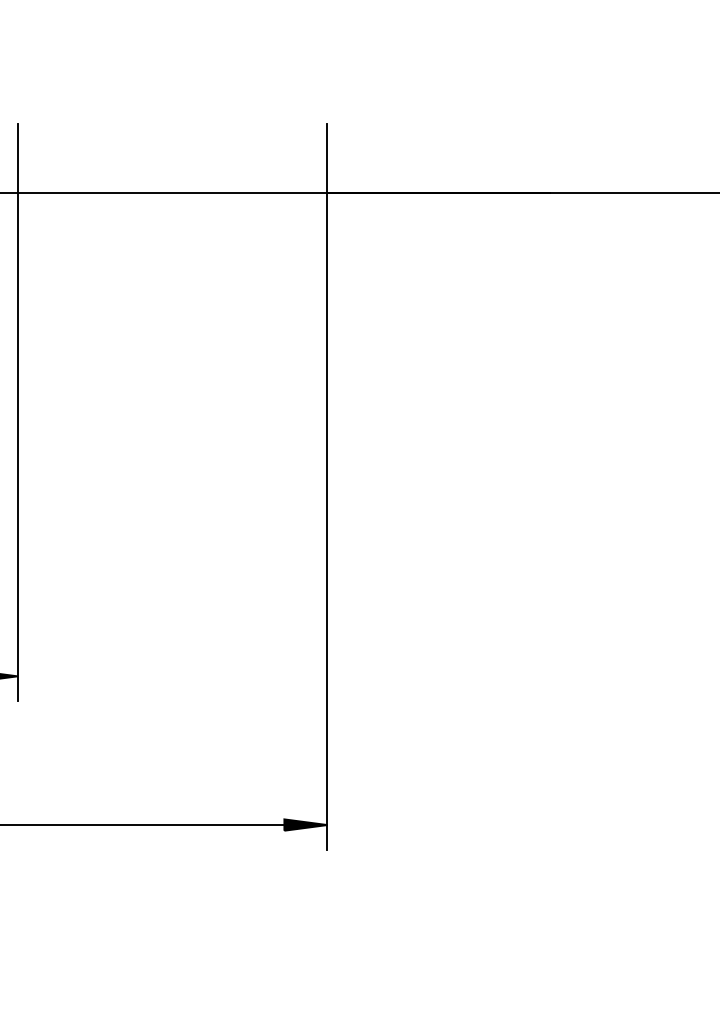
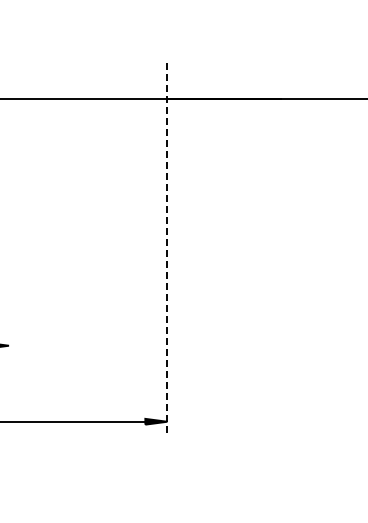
line: (16, 411) -> (8, 210), removed
line: (327, 486) -> (167, 248), solid -> dashed

